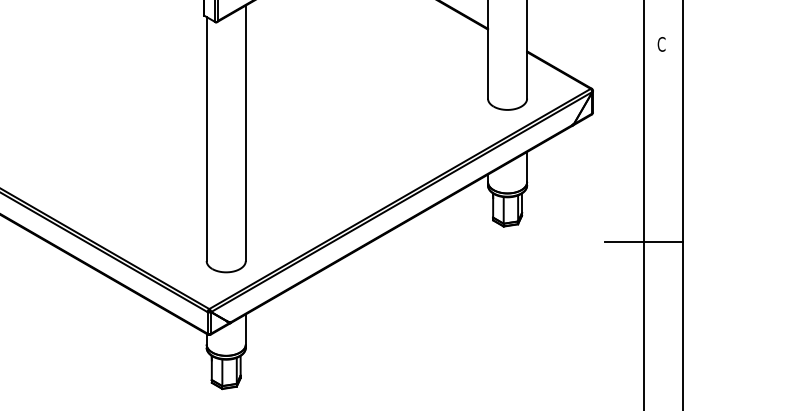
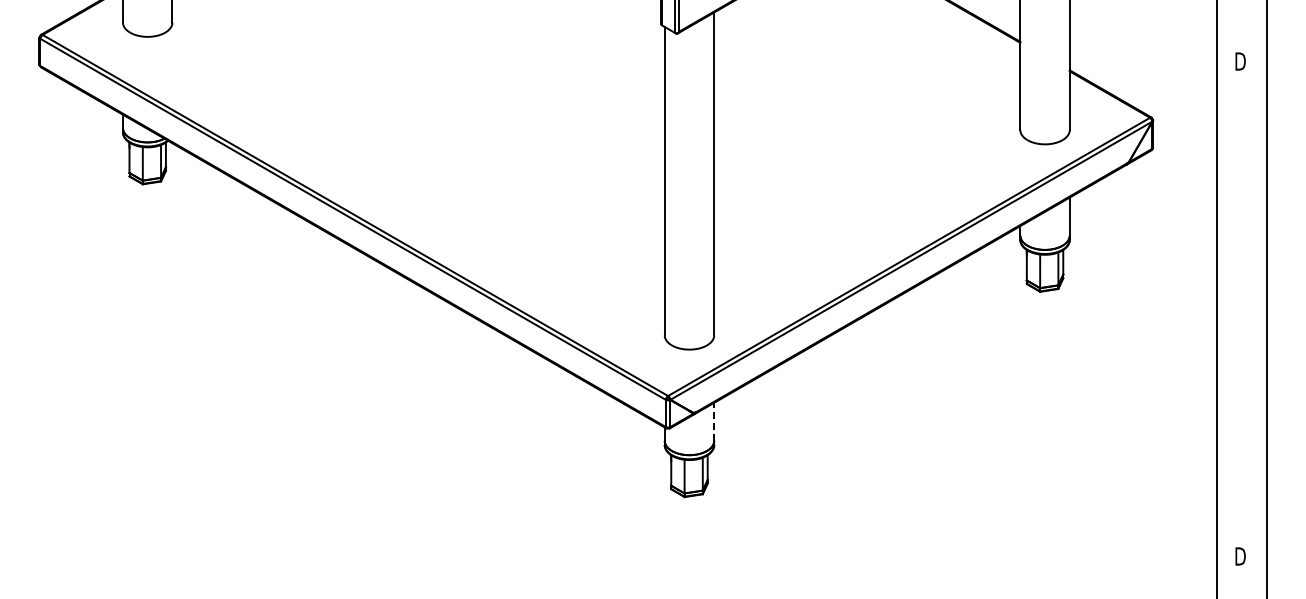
text: (661, 44) -> (1239, 61), C -> D
line: (643, 242) -> (1216, 311), removed
line: (246, 329) -> (714, 421), solid -> dashed

